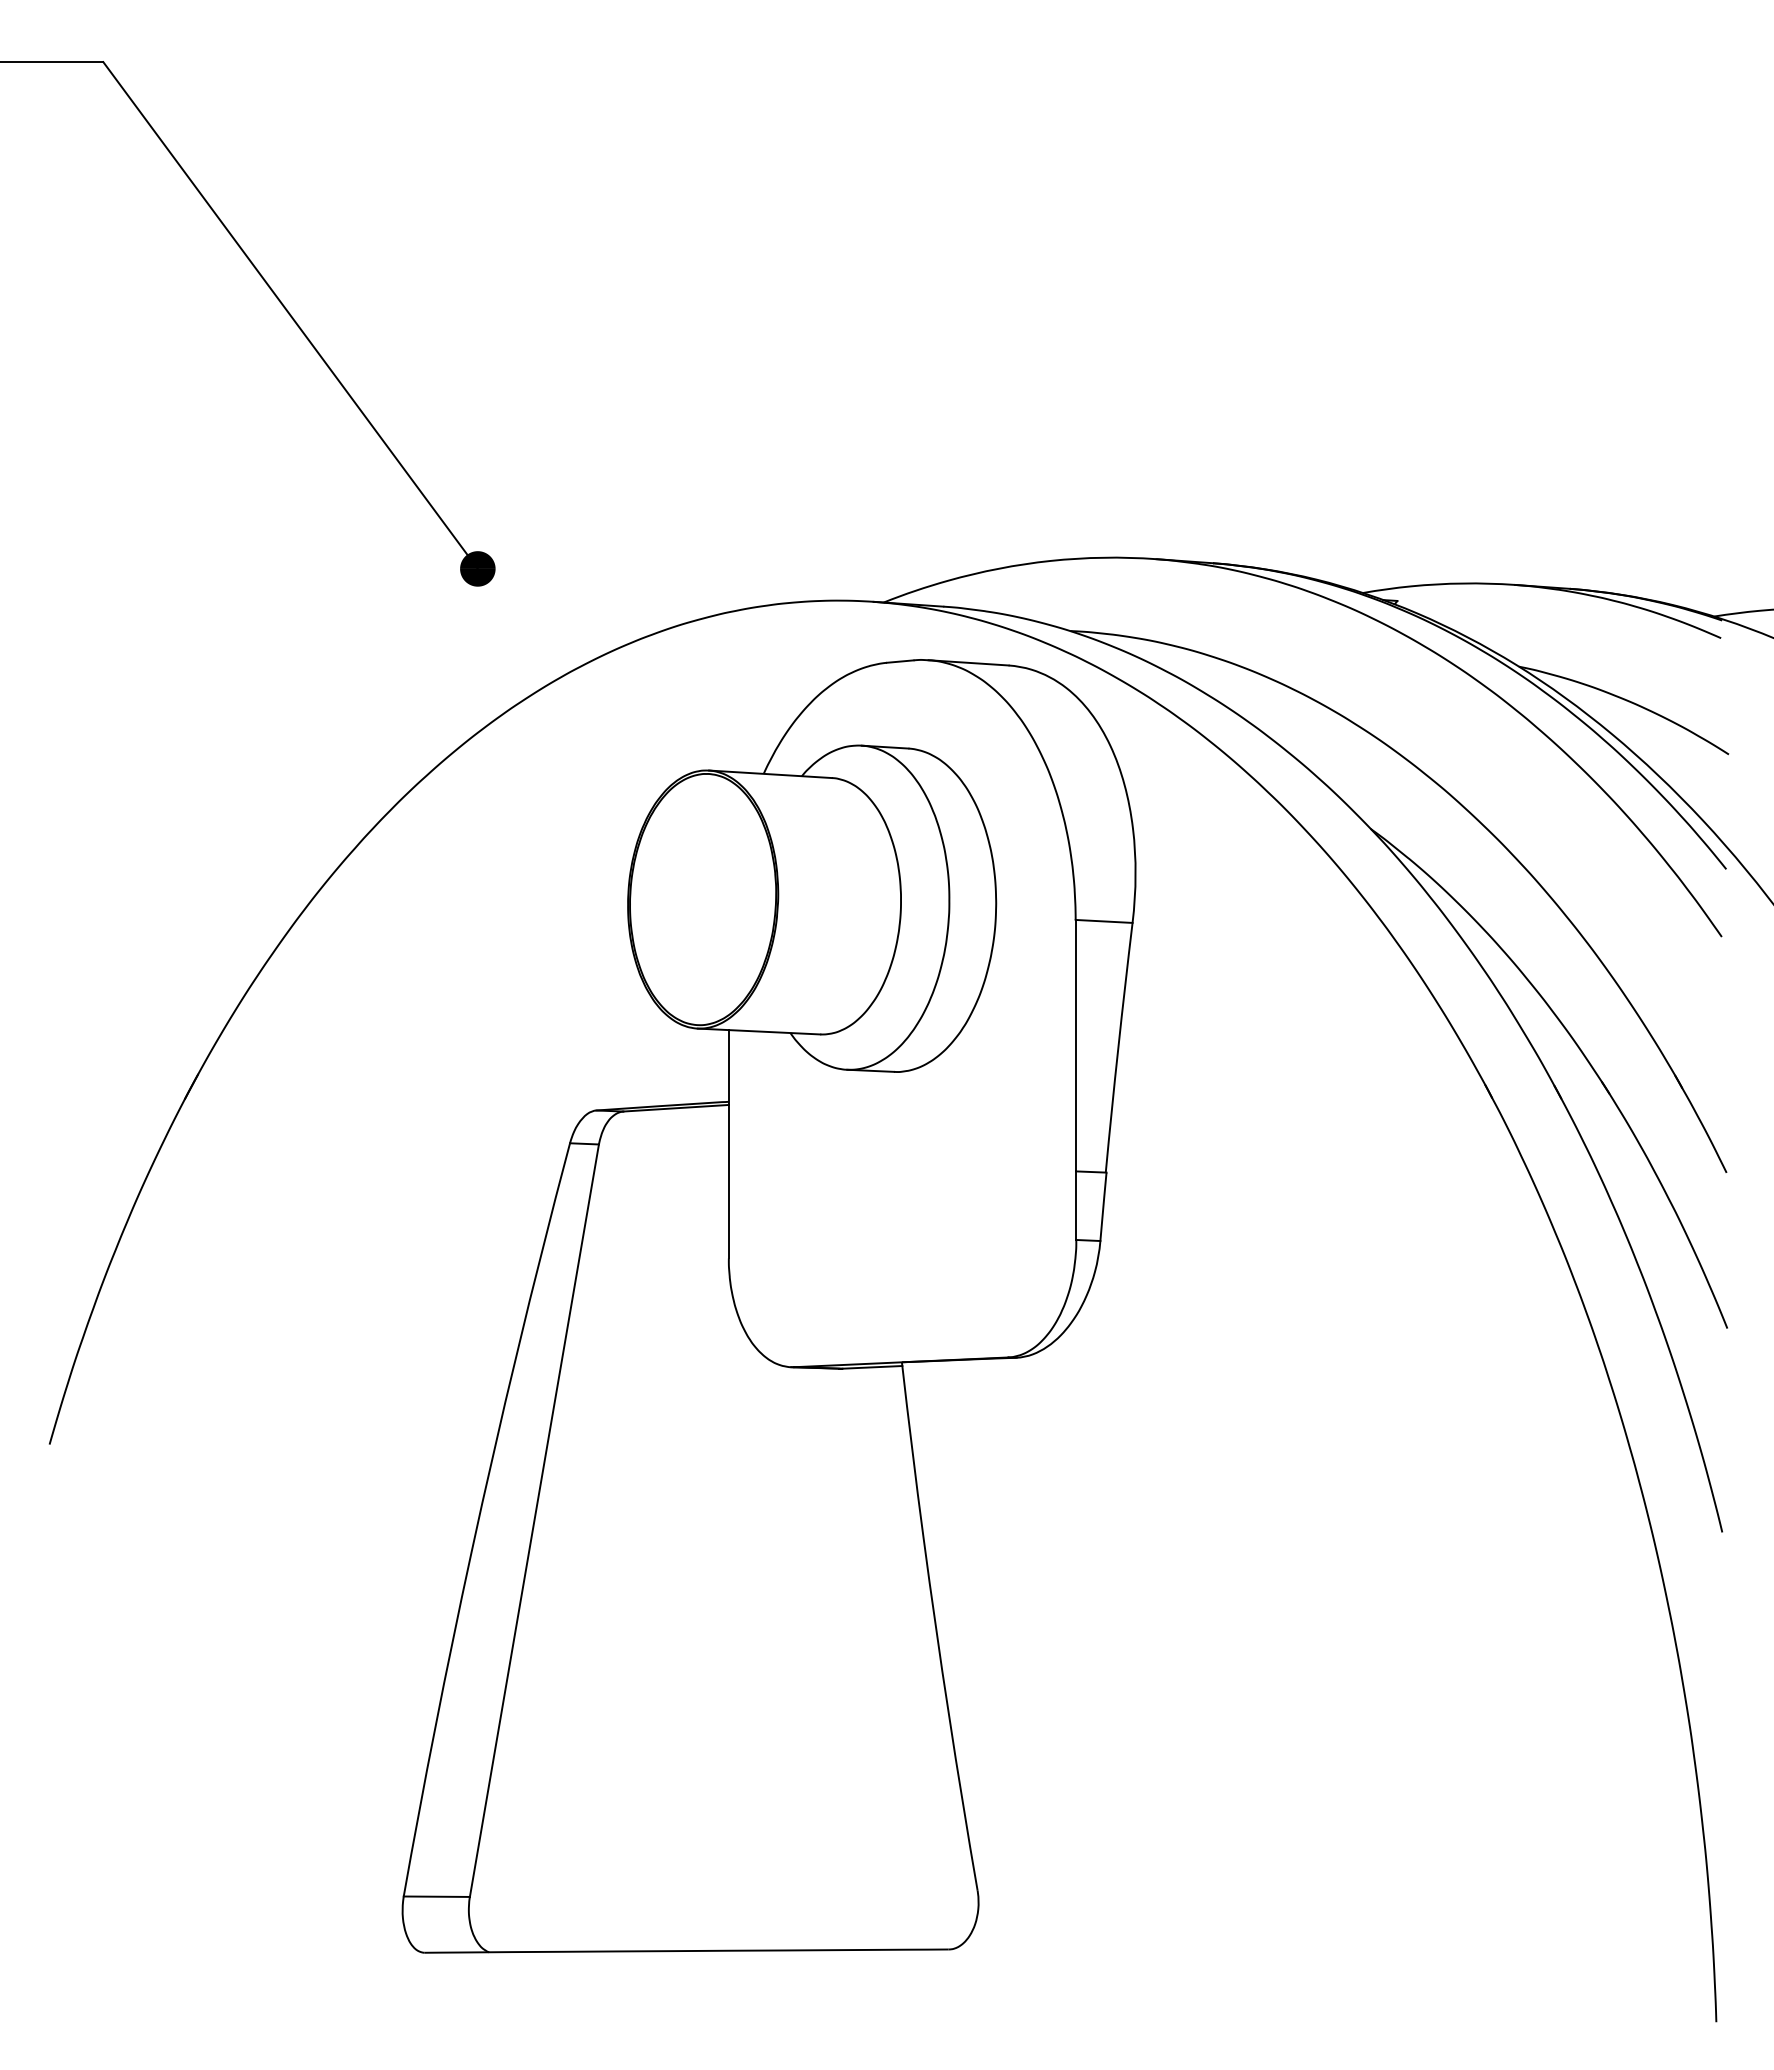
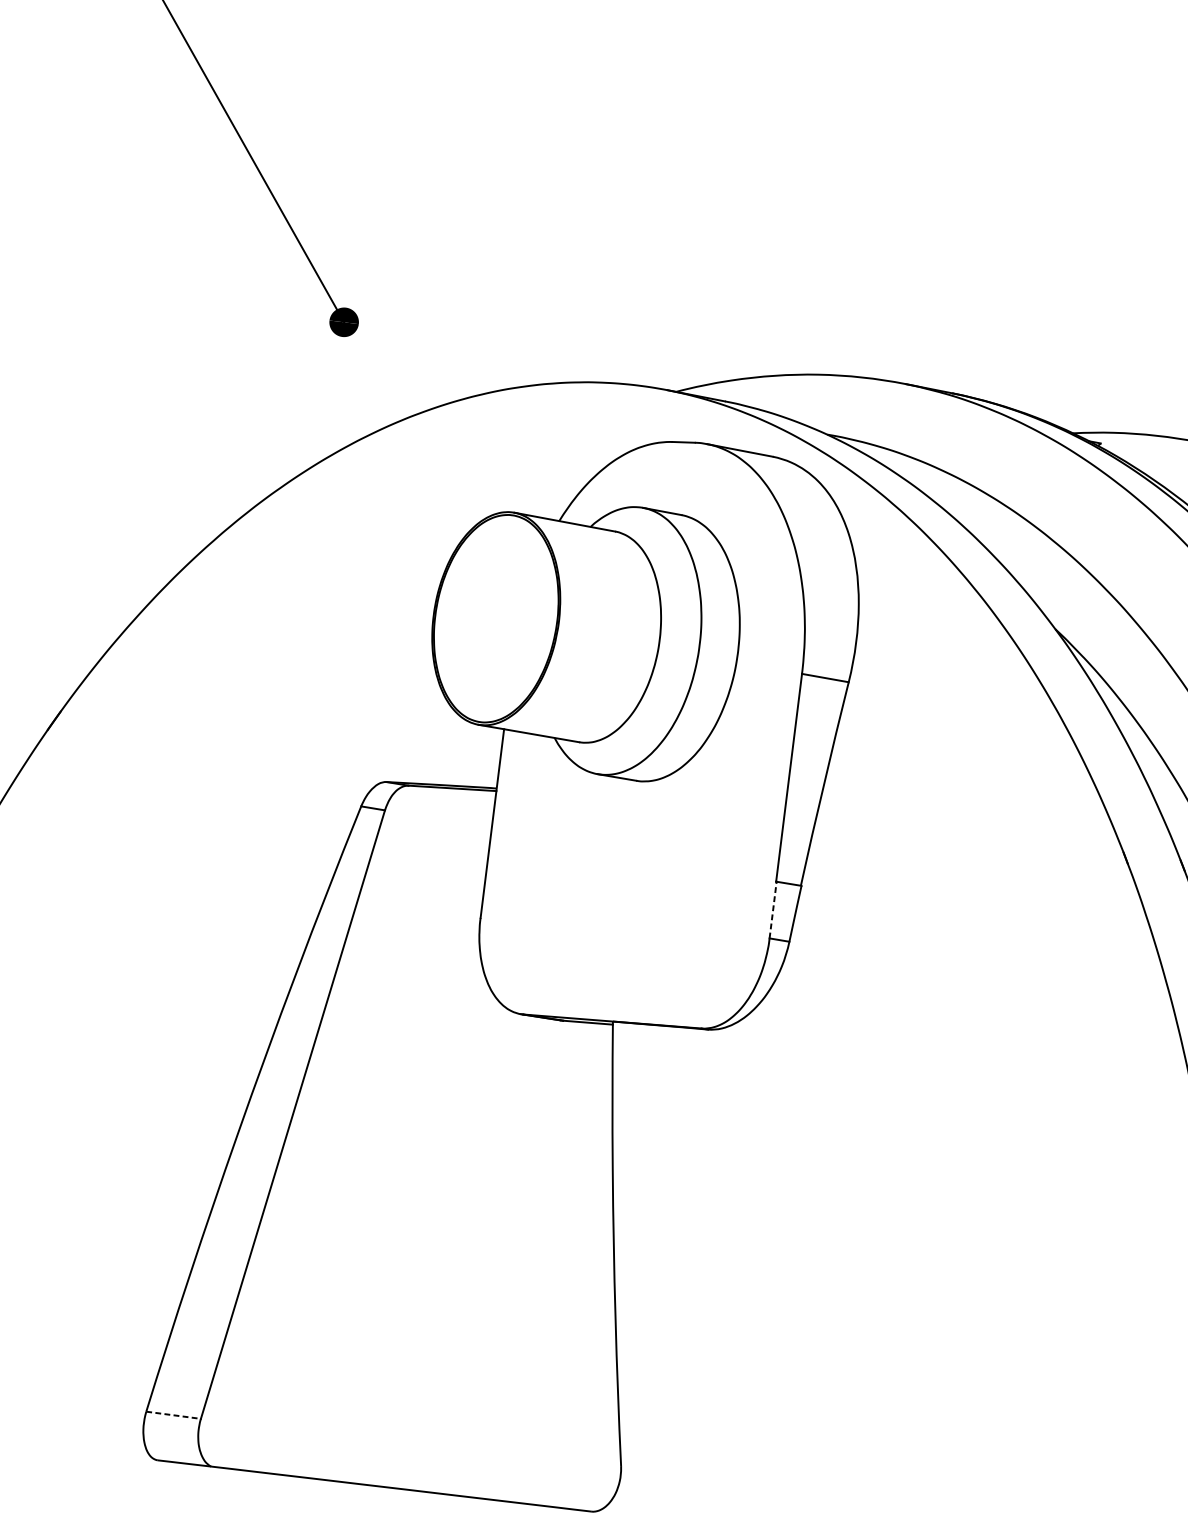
line: (1076, 1205) -> (773, 909), solid -> dashed
line: (437, 1896) -> (174, 1415), solid -> dashed

